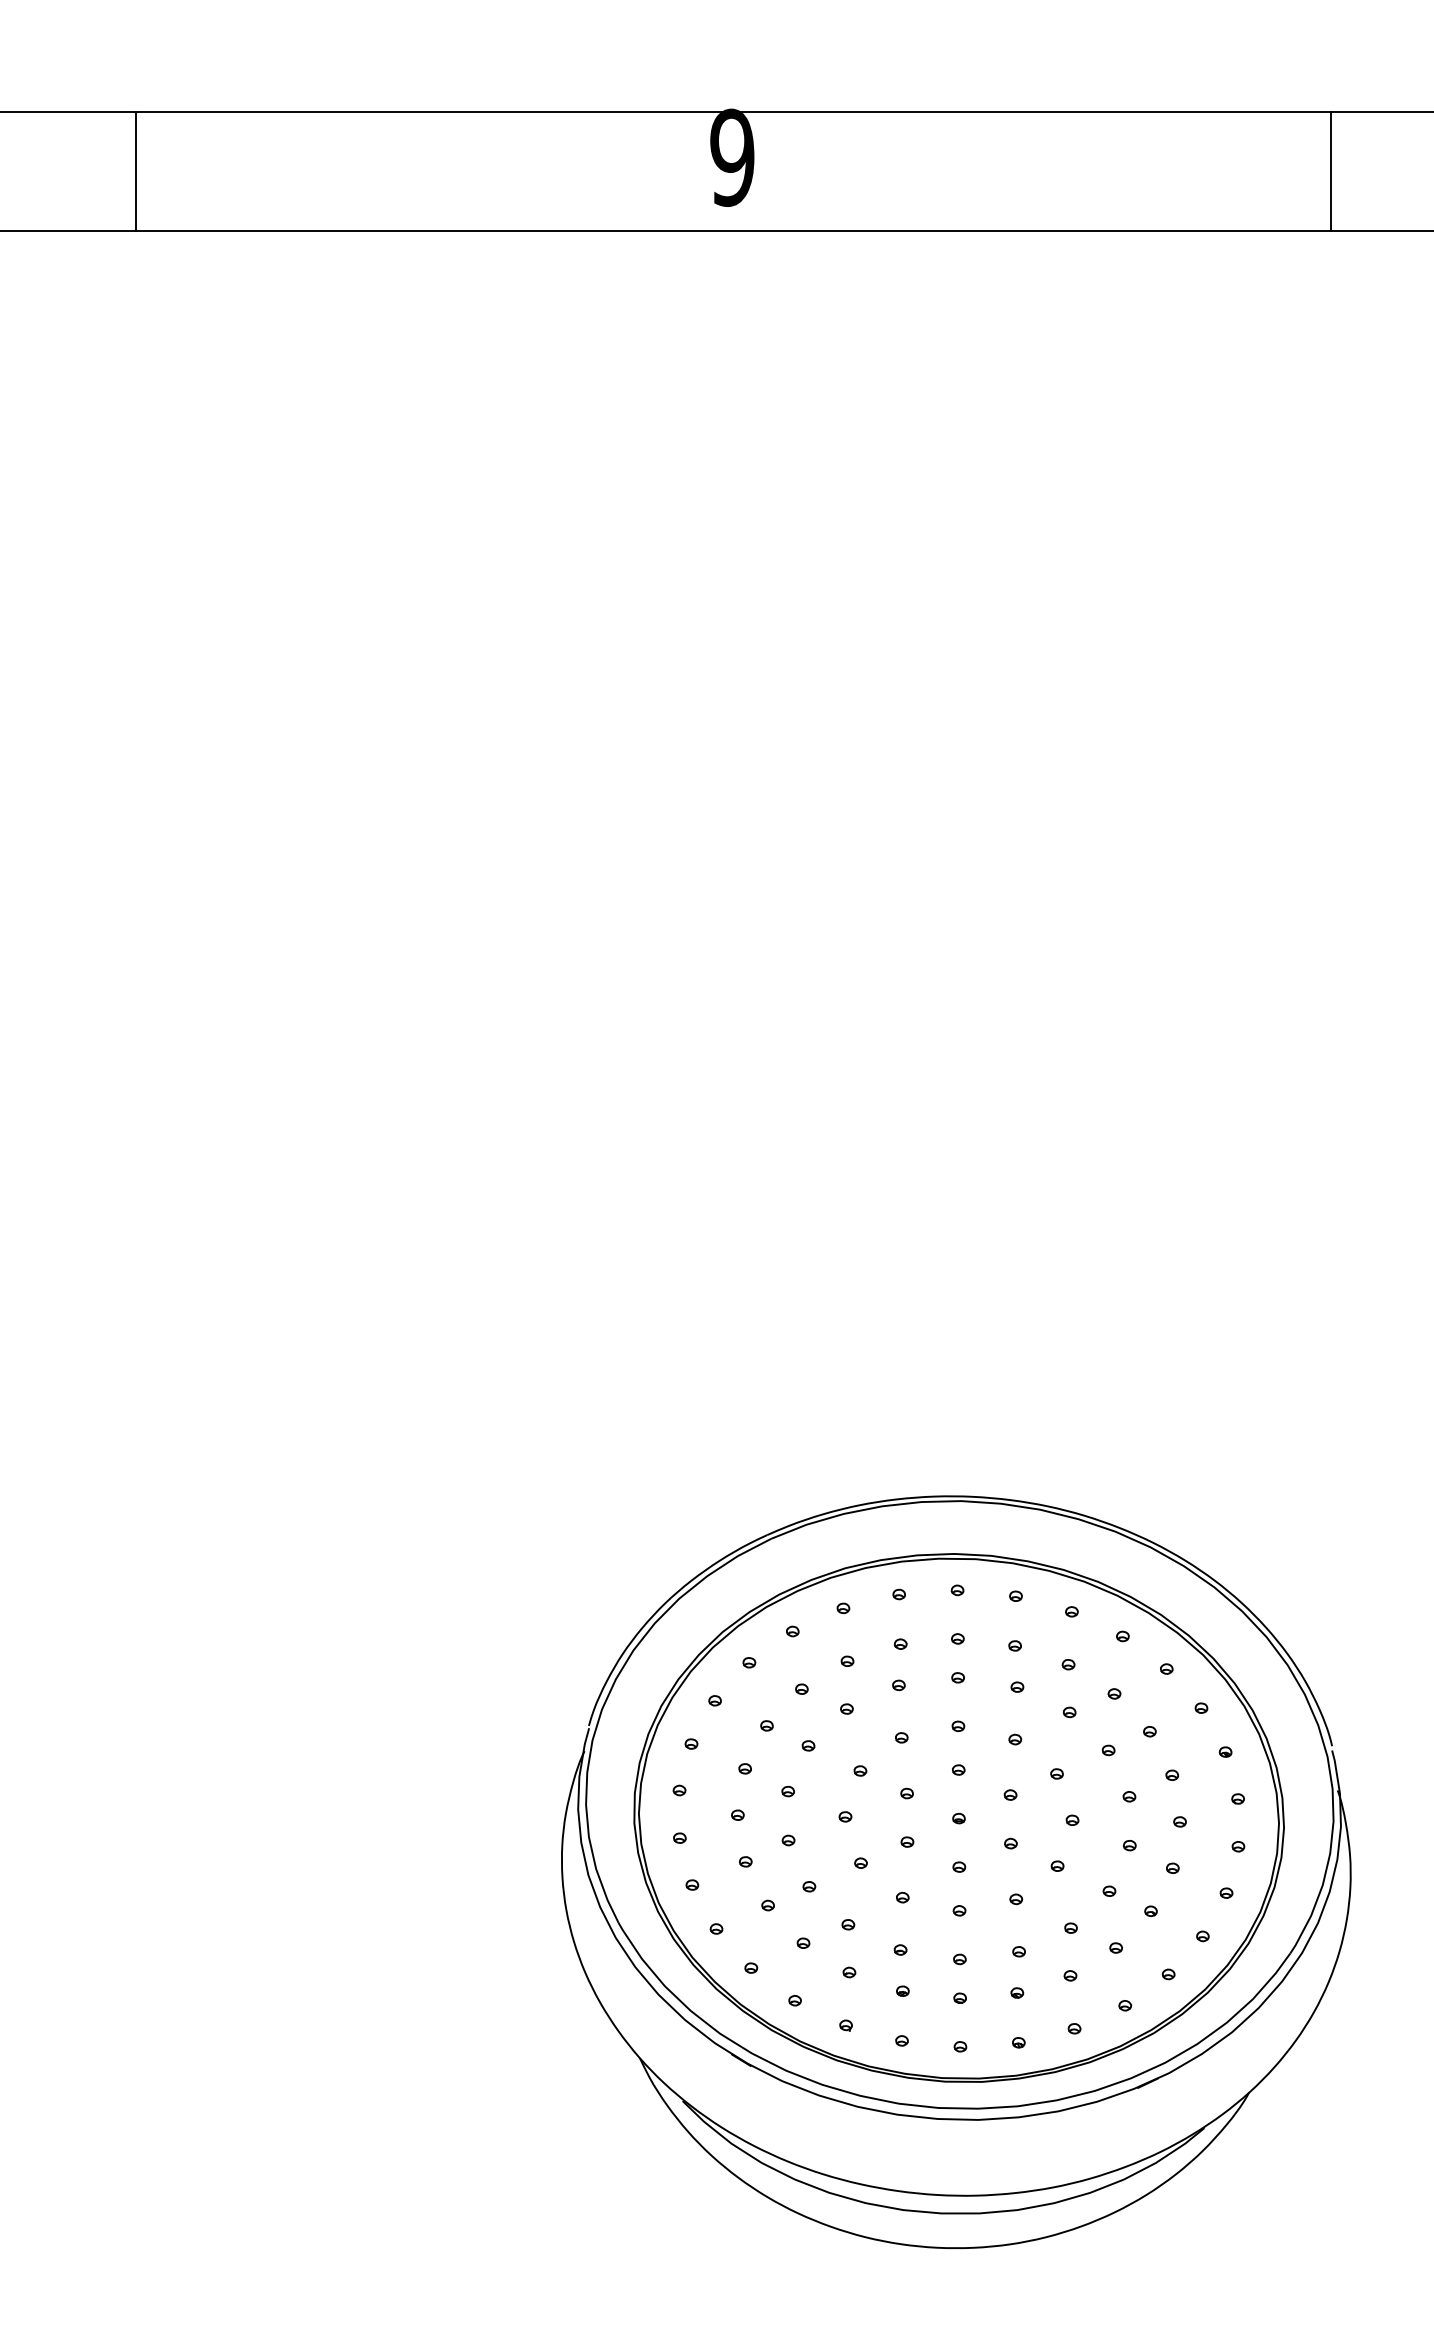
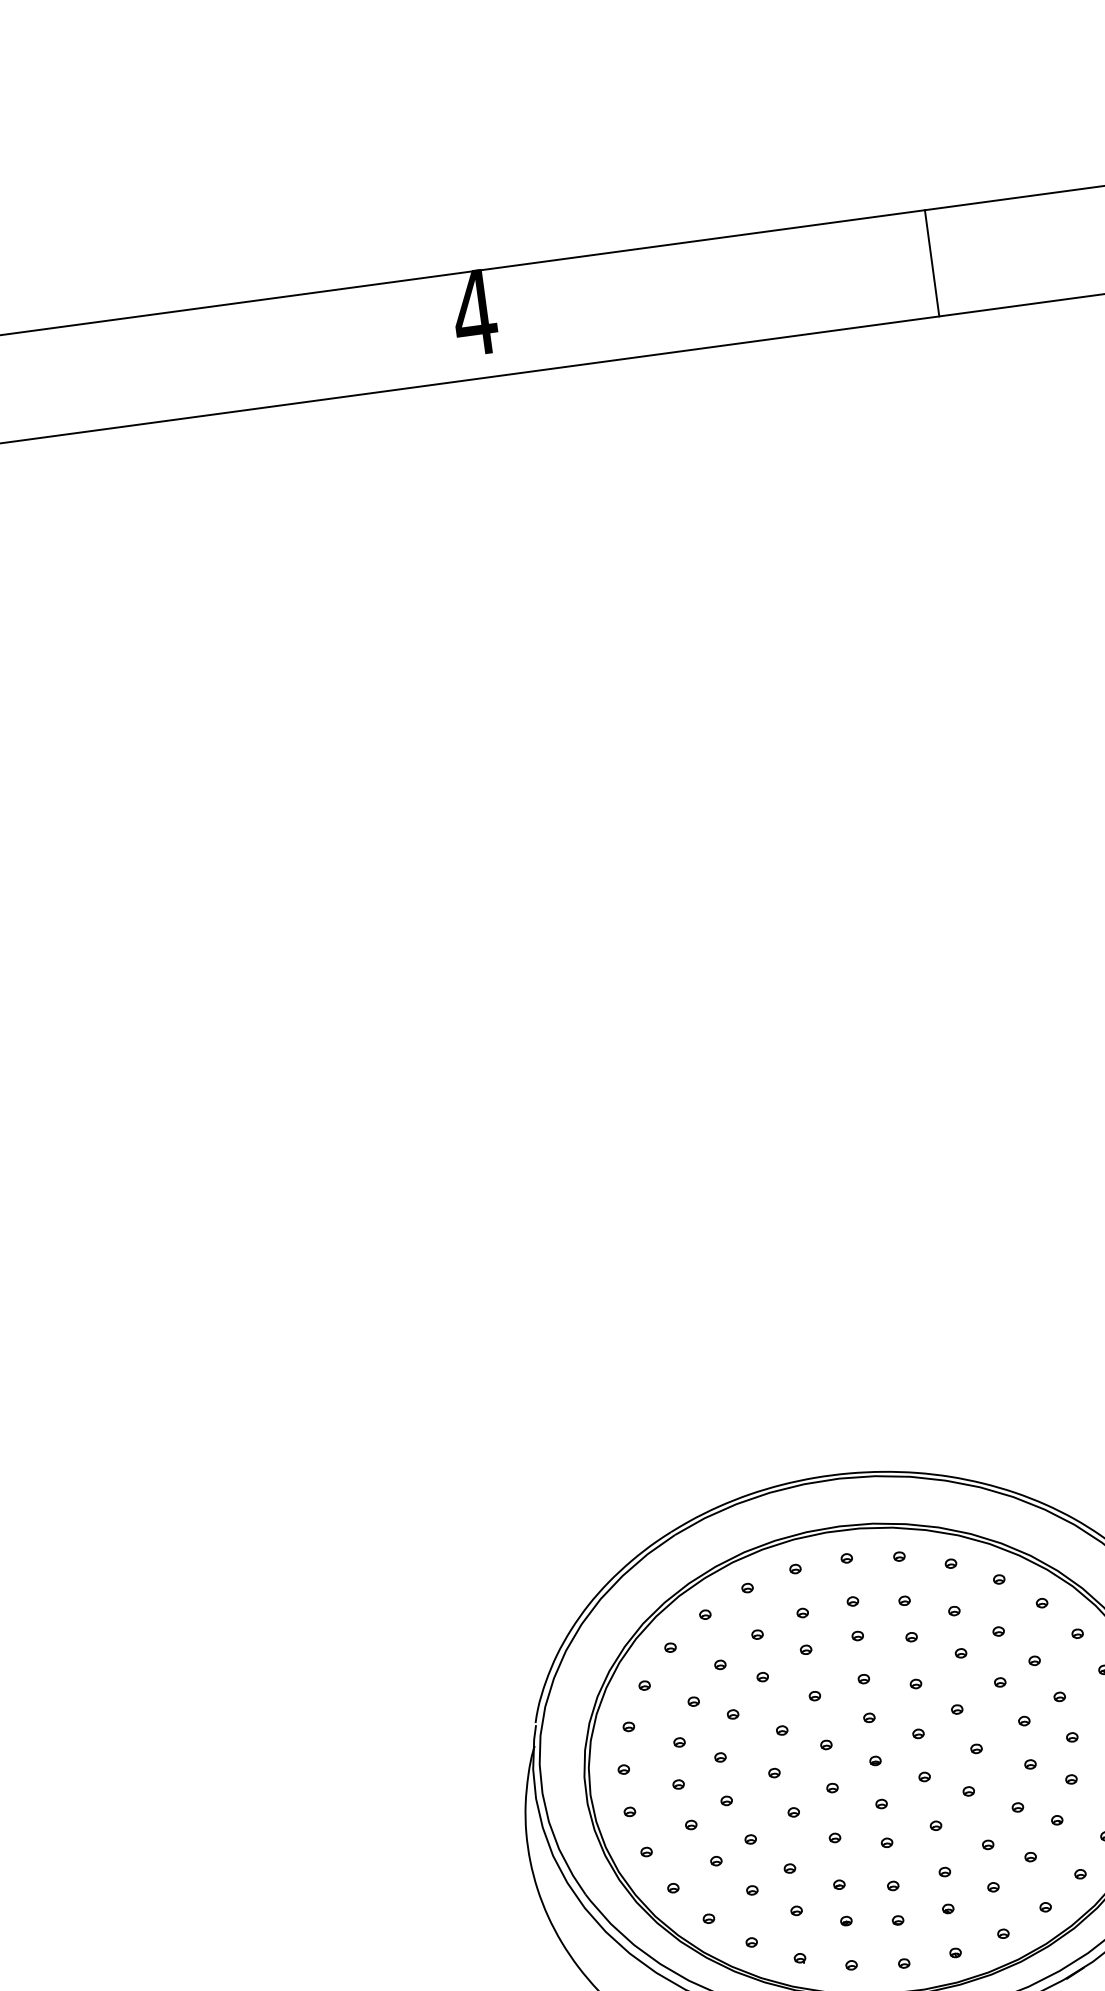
text: (732, 157) -> (474, 312), 9 -> 4
line: (1331, 171) -> (932, 263), moved

